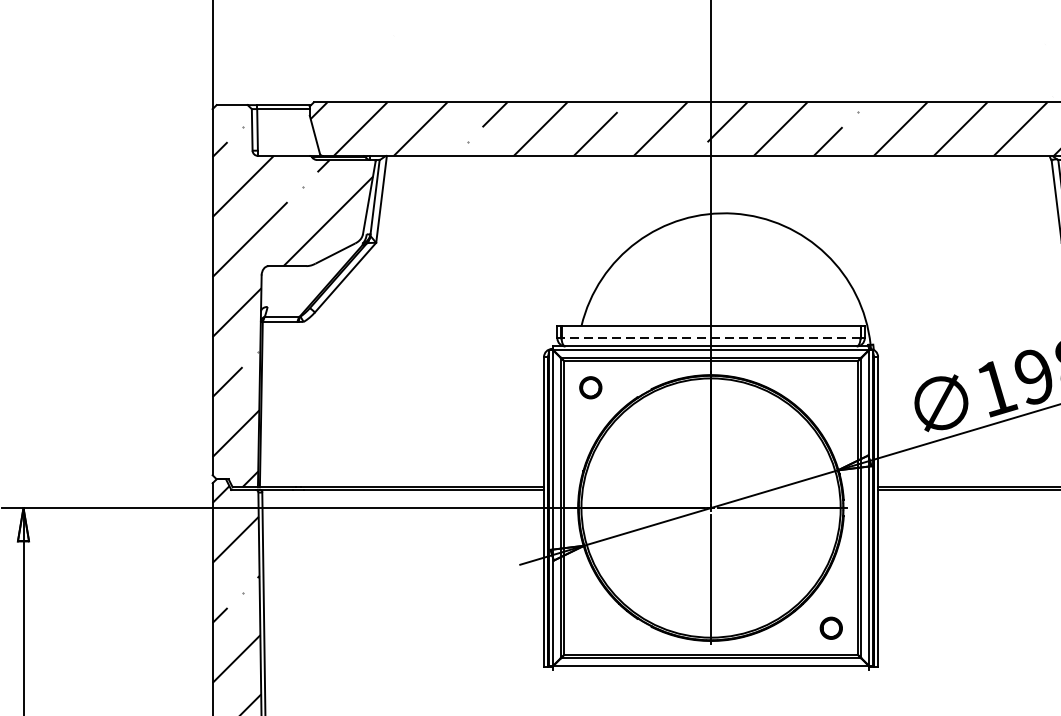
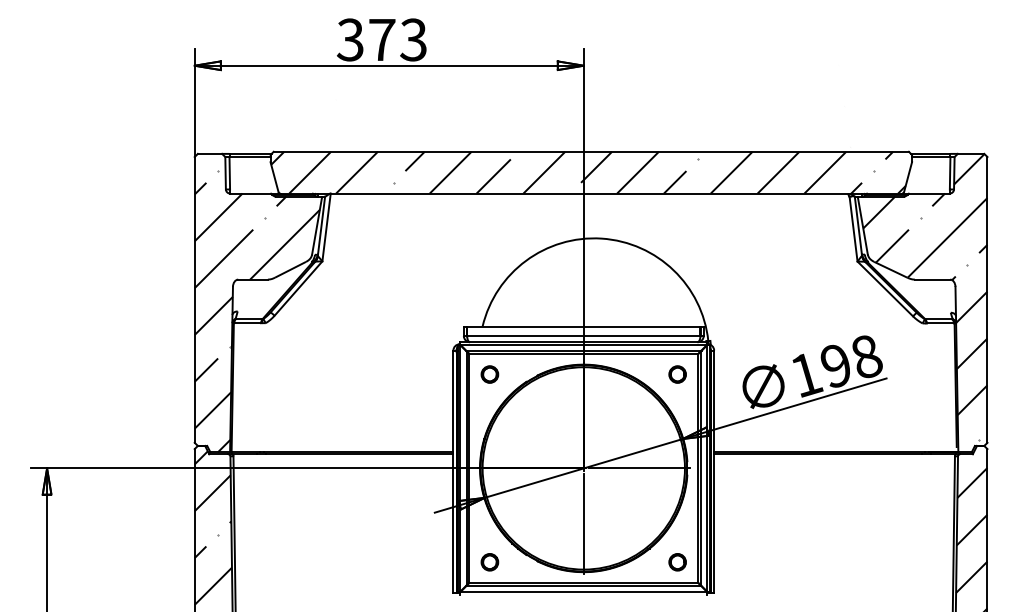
line: (710, 337) -> (583, 335), dashed -> solid
circle: (831, 387) -> (677, 374), added
part: (590, 628) -> (489, 562), added

